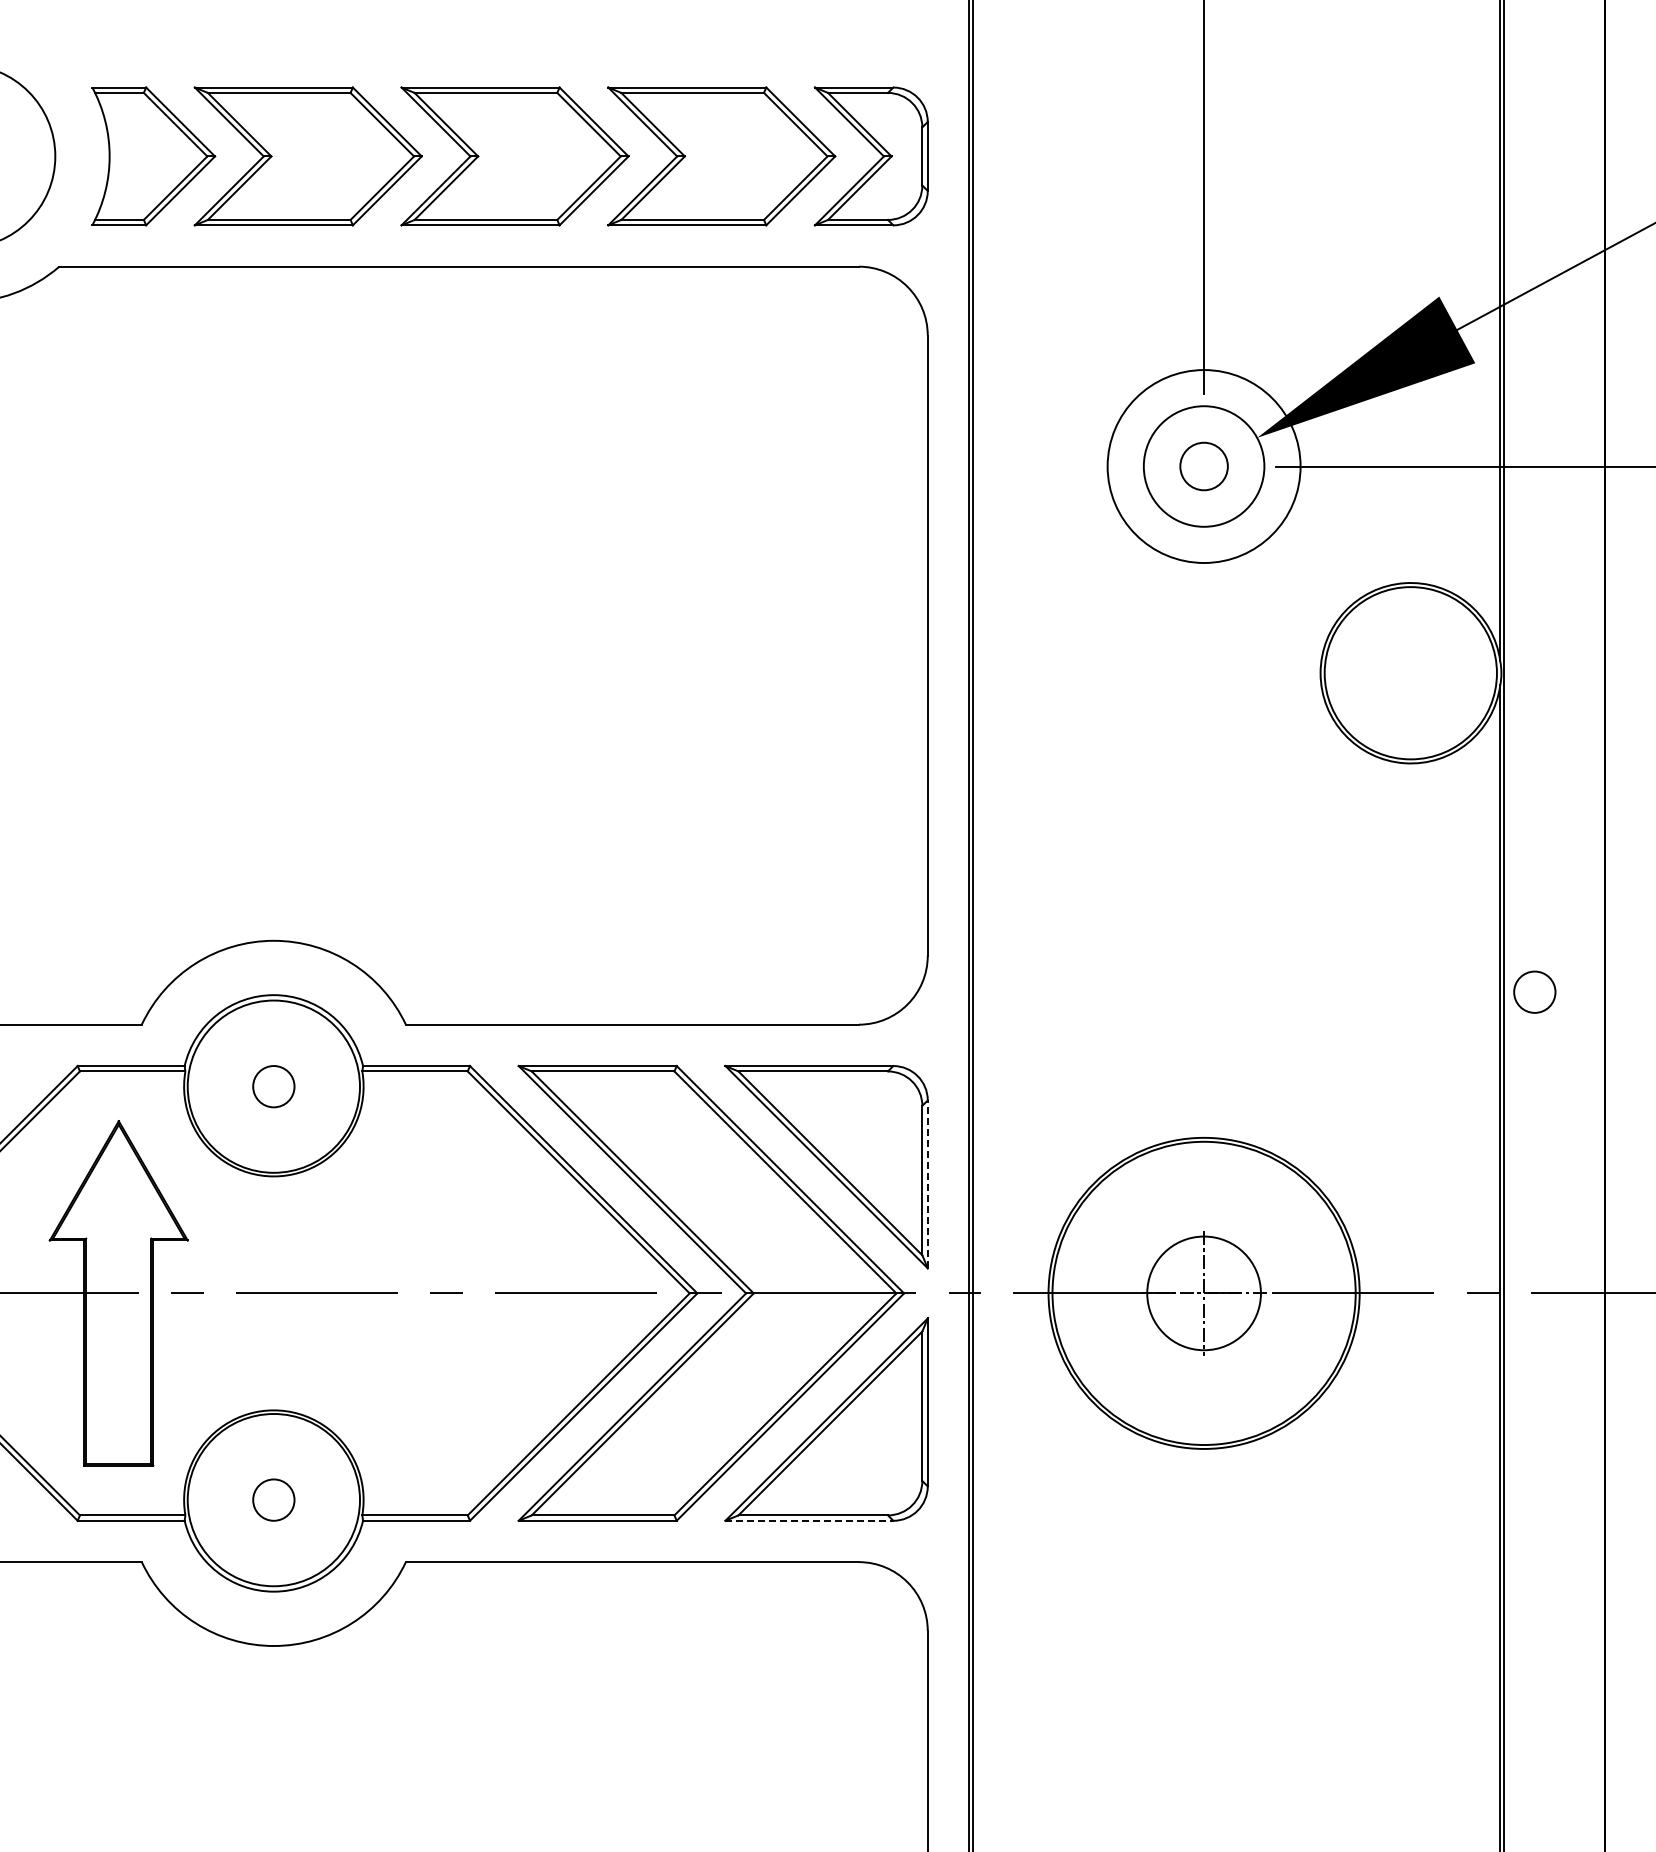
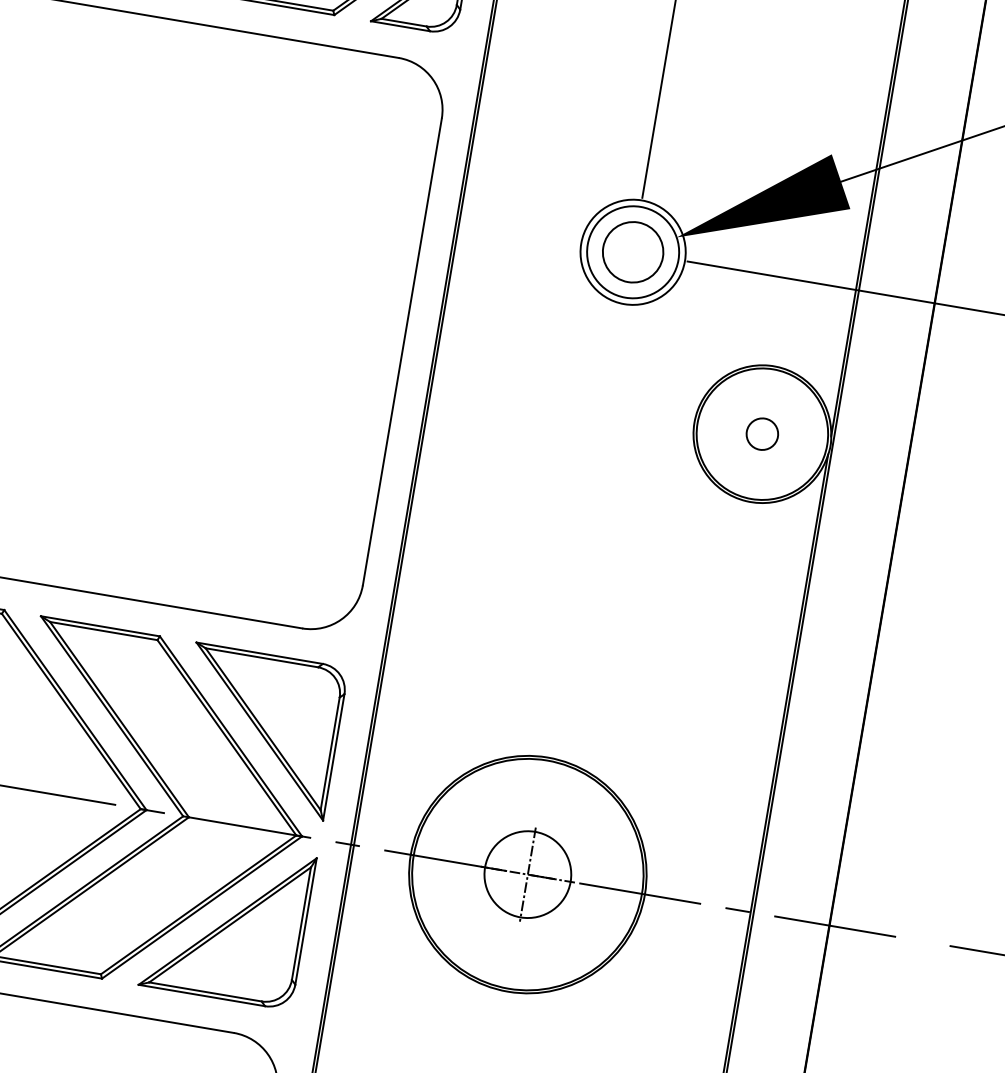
circle: (1203, 466) -> (632, 252), size x1.67
circle: (1204, 466) -> (633, 252), size x0.71
circle: (1534, 991) -> (762, 433), moved
line: (927, 1184) -> (333, 757), dashed -> solid
line: (809, 1520) -> (201, 995), dashed -> solid

